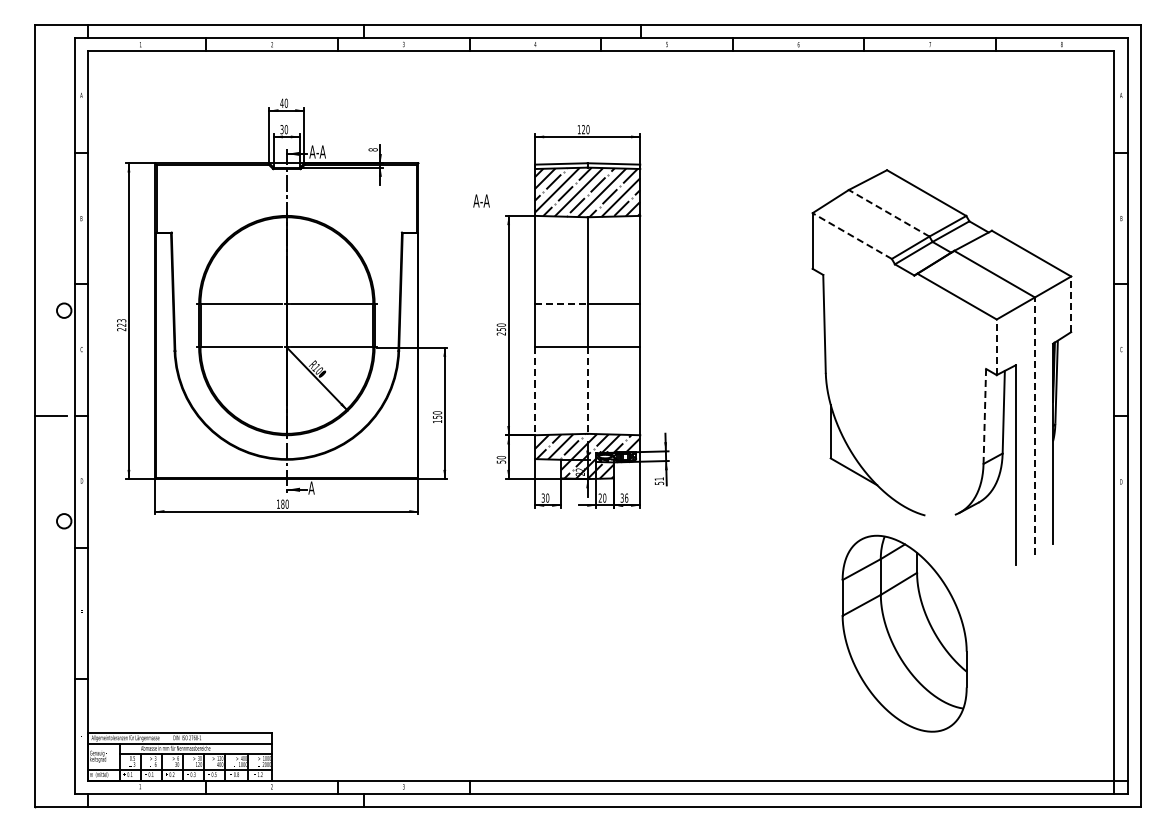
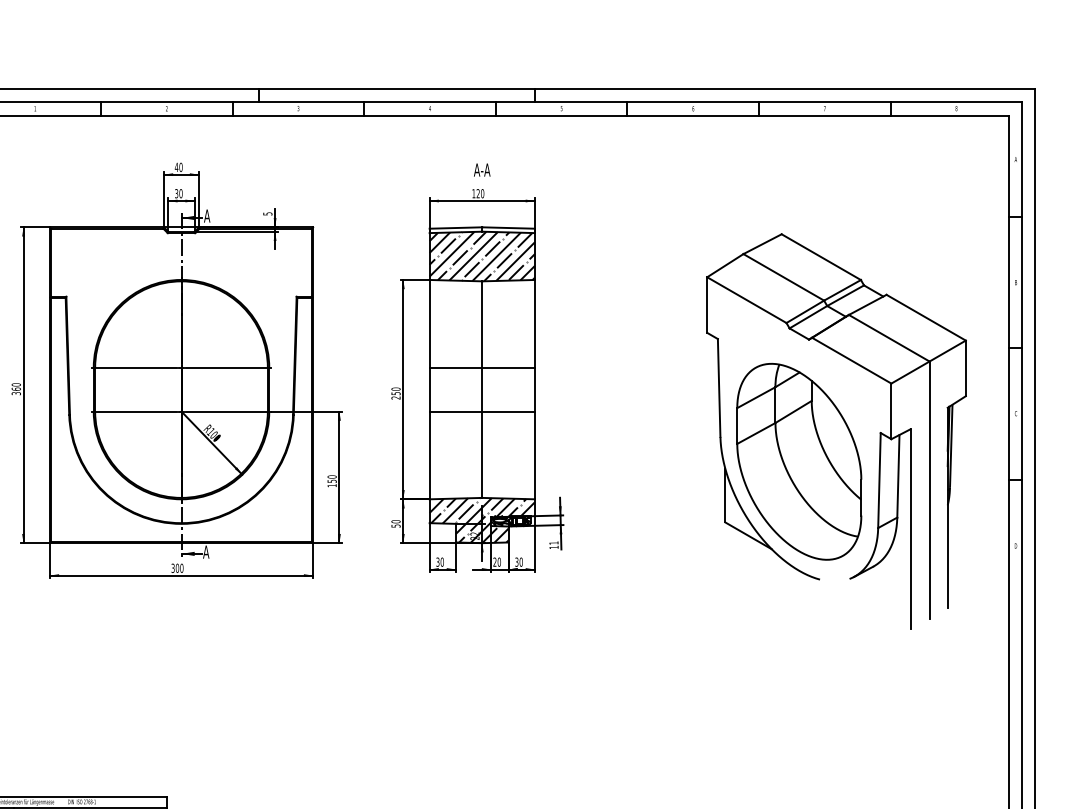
text: (372, 149) -> (267, 213), 8 -> 5
text: (320, 151) -> (215, 215), A-A -> A
text: (481, 200) -> (482, 169), moved
line: (889, 213) -> (784, 277), dashed -> solid
line: (852, 236) -> (747, 300), dashed -> solid
line: (561, 303) -> (456, 367), dashed -> solid
line: (1071, 304) -> (966, 368), dashed -> solid
text: (121, 325) -> (16, 389), 223 -> 360
line: (996, 347) -> (891, 411), dashed -> solid
line: (535, 391) -> (430, 455), dashed -> solid
line: (587, 391) -> (482, 455), dashed -> solid
line: (984, 416) -> (879, 480), dashed -> solid
line: (1034, 426) -> (929, 490), dashed -> solid
text: (659, 482) -> (554, 546), 51 -> 11
text: (626, 497) -> (521, 561), 36 -> 30
text: (280, 503) -> (175, 567), 180 -> 300
part: (904, 633) -> (799, 461), moved

